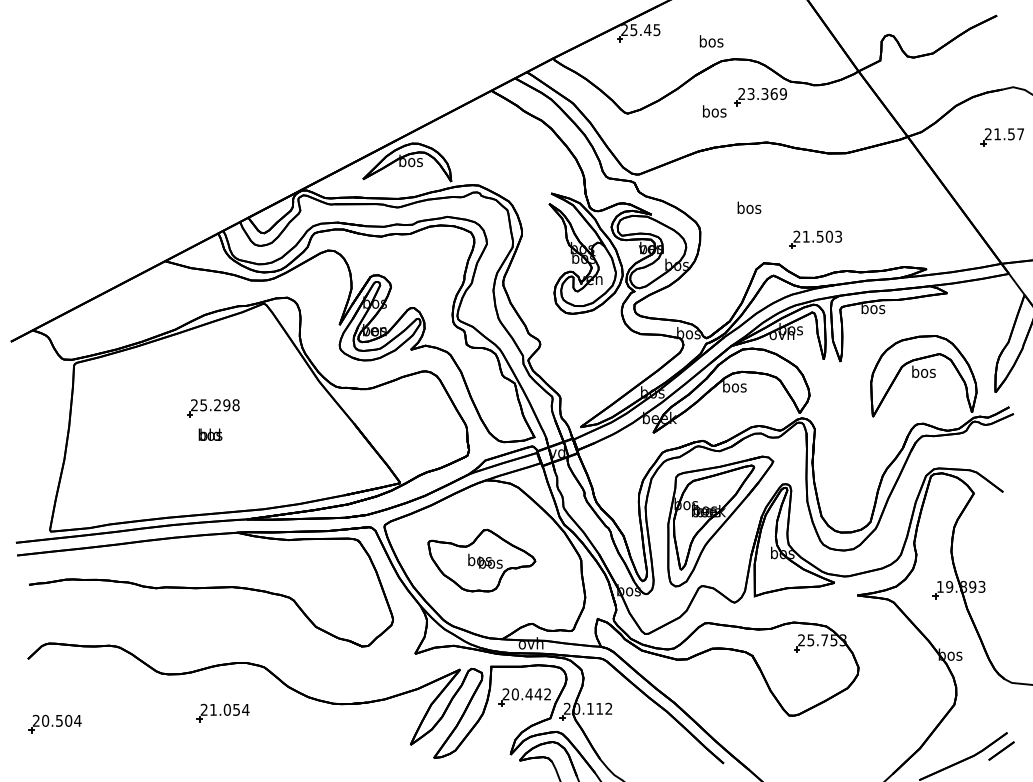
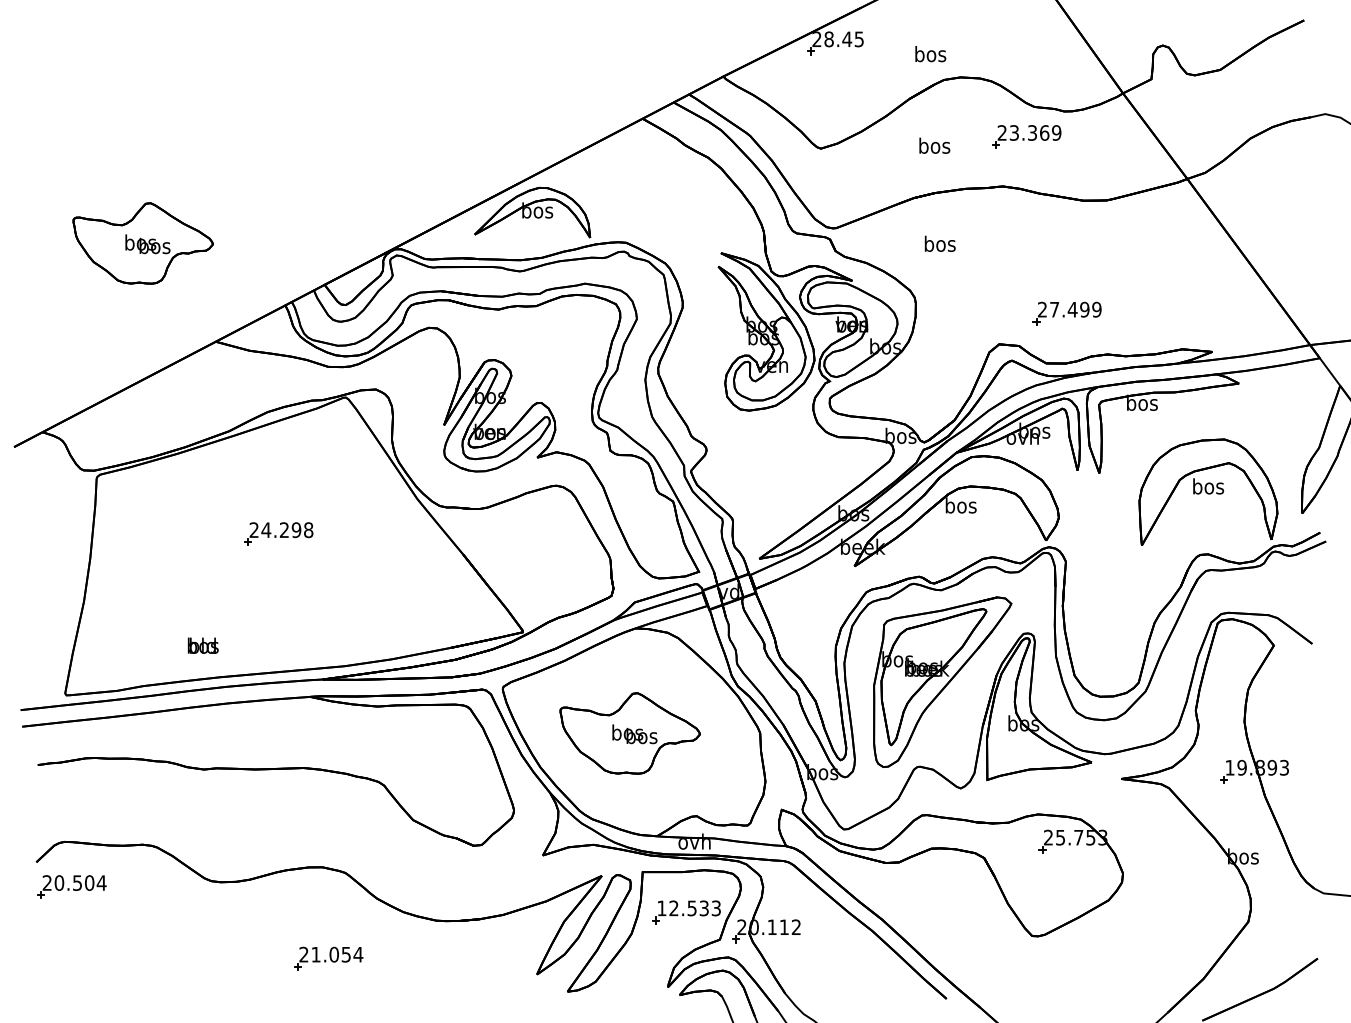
text: (633, 30) -> (828, 39), 25.45 -> 28.45
part: (760, 96) -> (1026, 136), moved
part: (1002, 137) -> (1311, 179), removed
part: (109, 186) -> (142, 243), added
text: (748, 207) -> (939, 243), moved
text: (822, 236) -> (1075, 309), 21.503 -> 27.499
text: (203, 405) -> (266, 530), 25.298 -> 24.298
text: (209, 434) -> (202, 645), moved
text: (526, 694) -> (688, 908), 20.442 -> 12.533
part: (222, 712) -> (328, 958), moved
part: (54, 723) -> (71, 886), moved
line: (1001, 751) -> (1309, 982), removed

